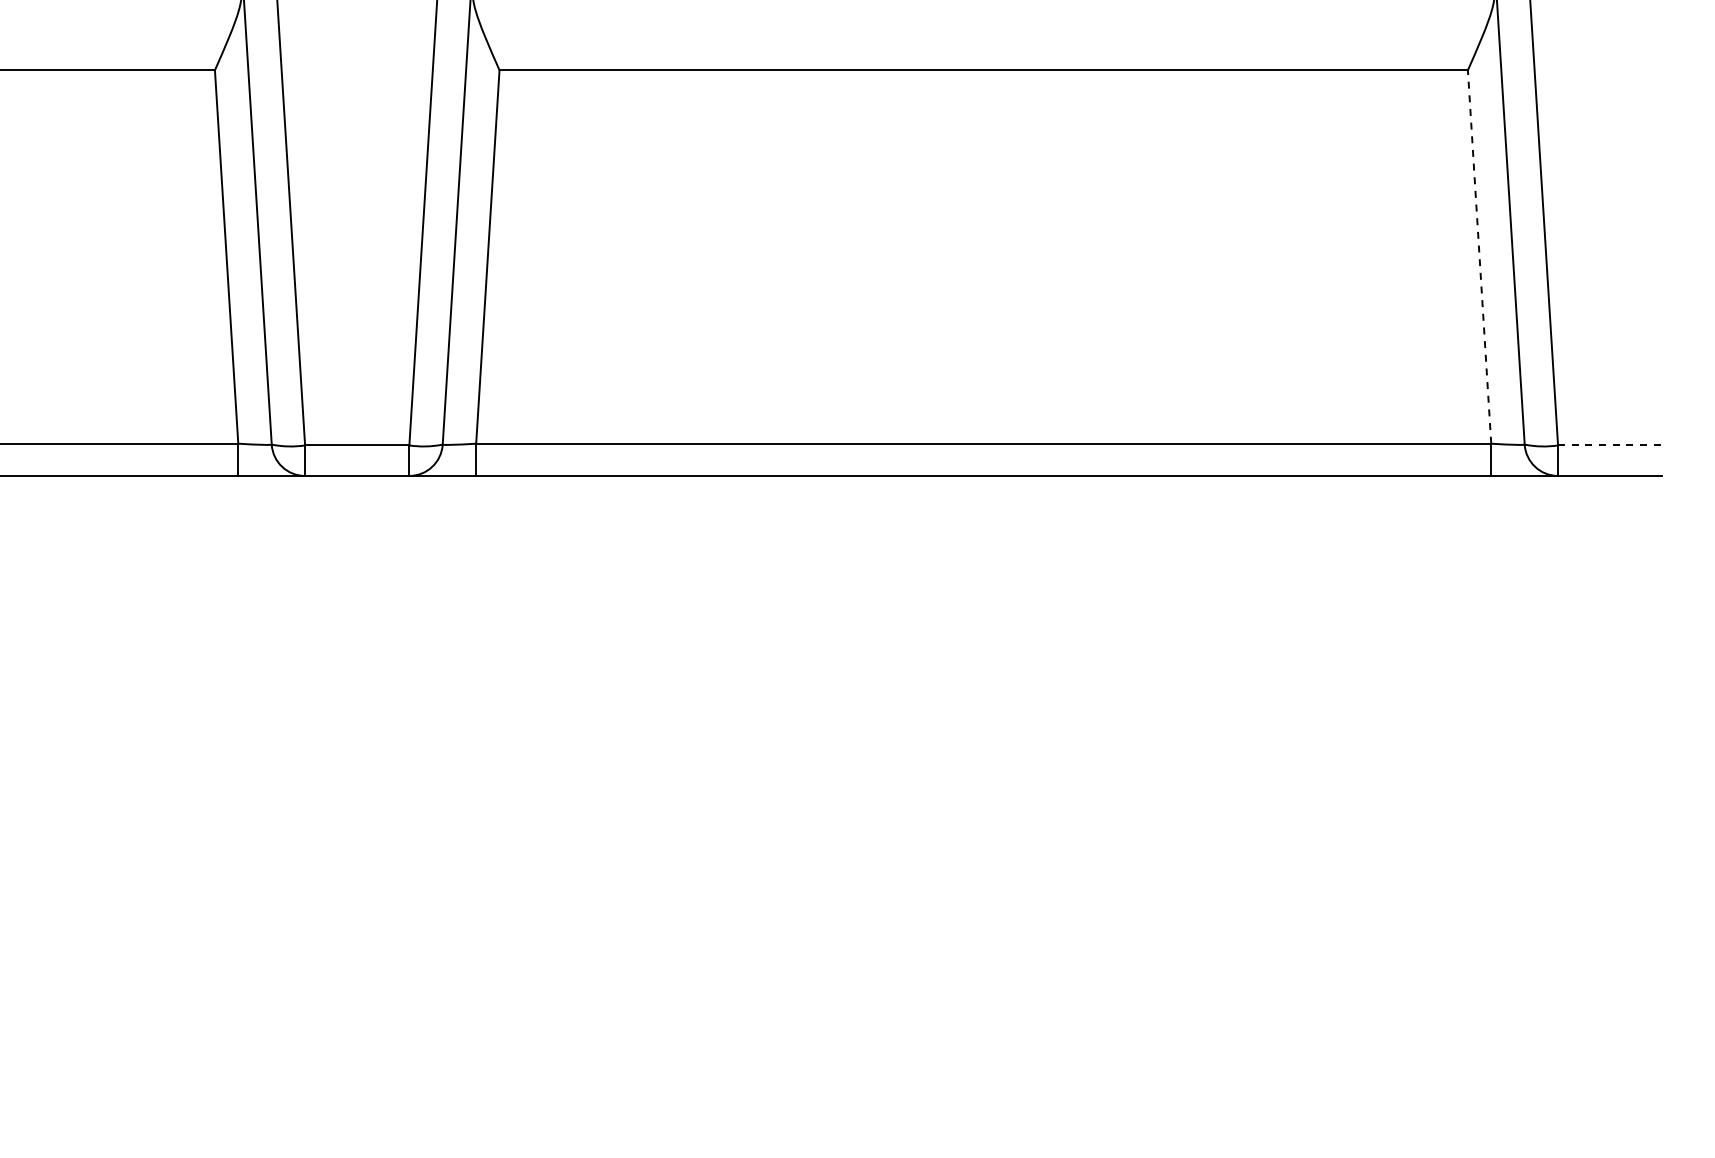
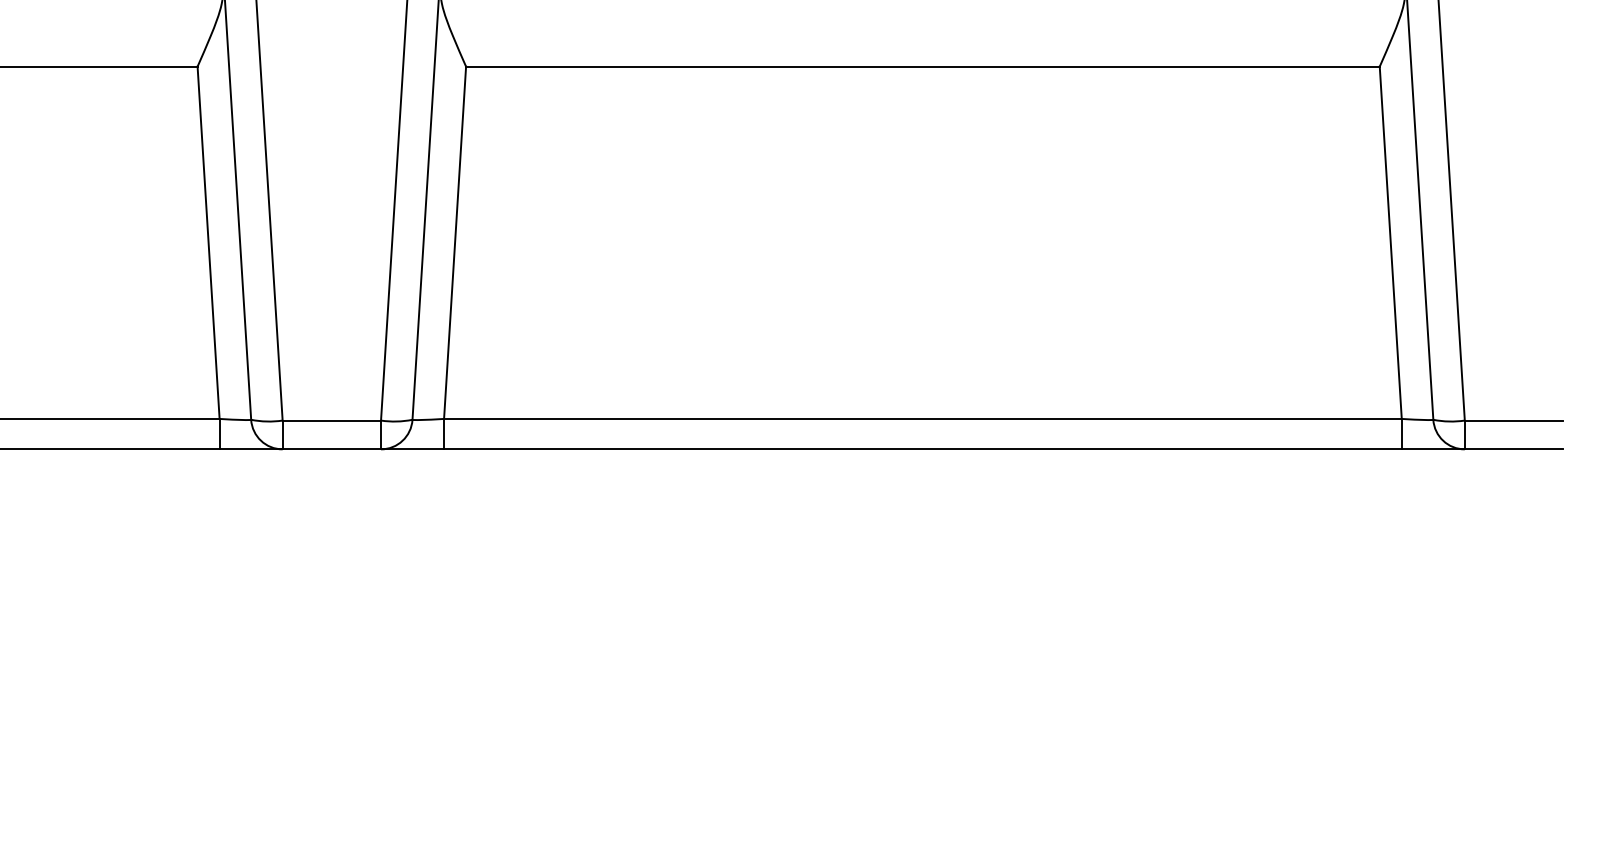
line: (1479, 256) -> (1390, 242), dashed -> solid
line: (1610, 445) -> (1514, 420), dashed -> solid

